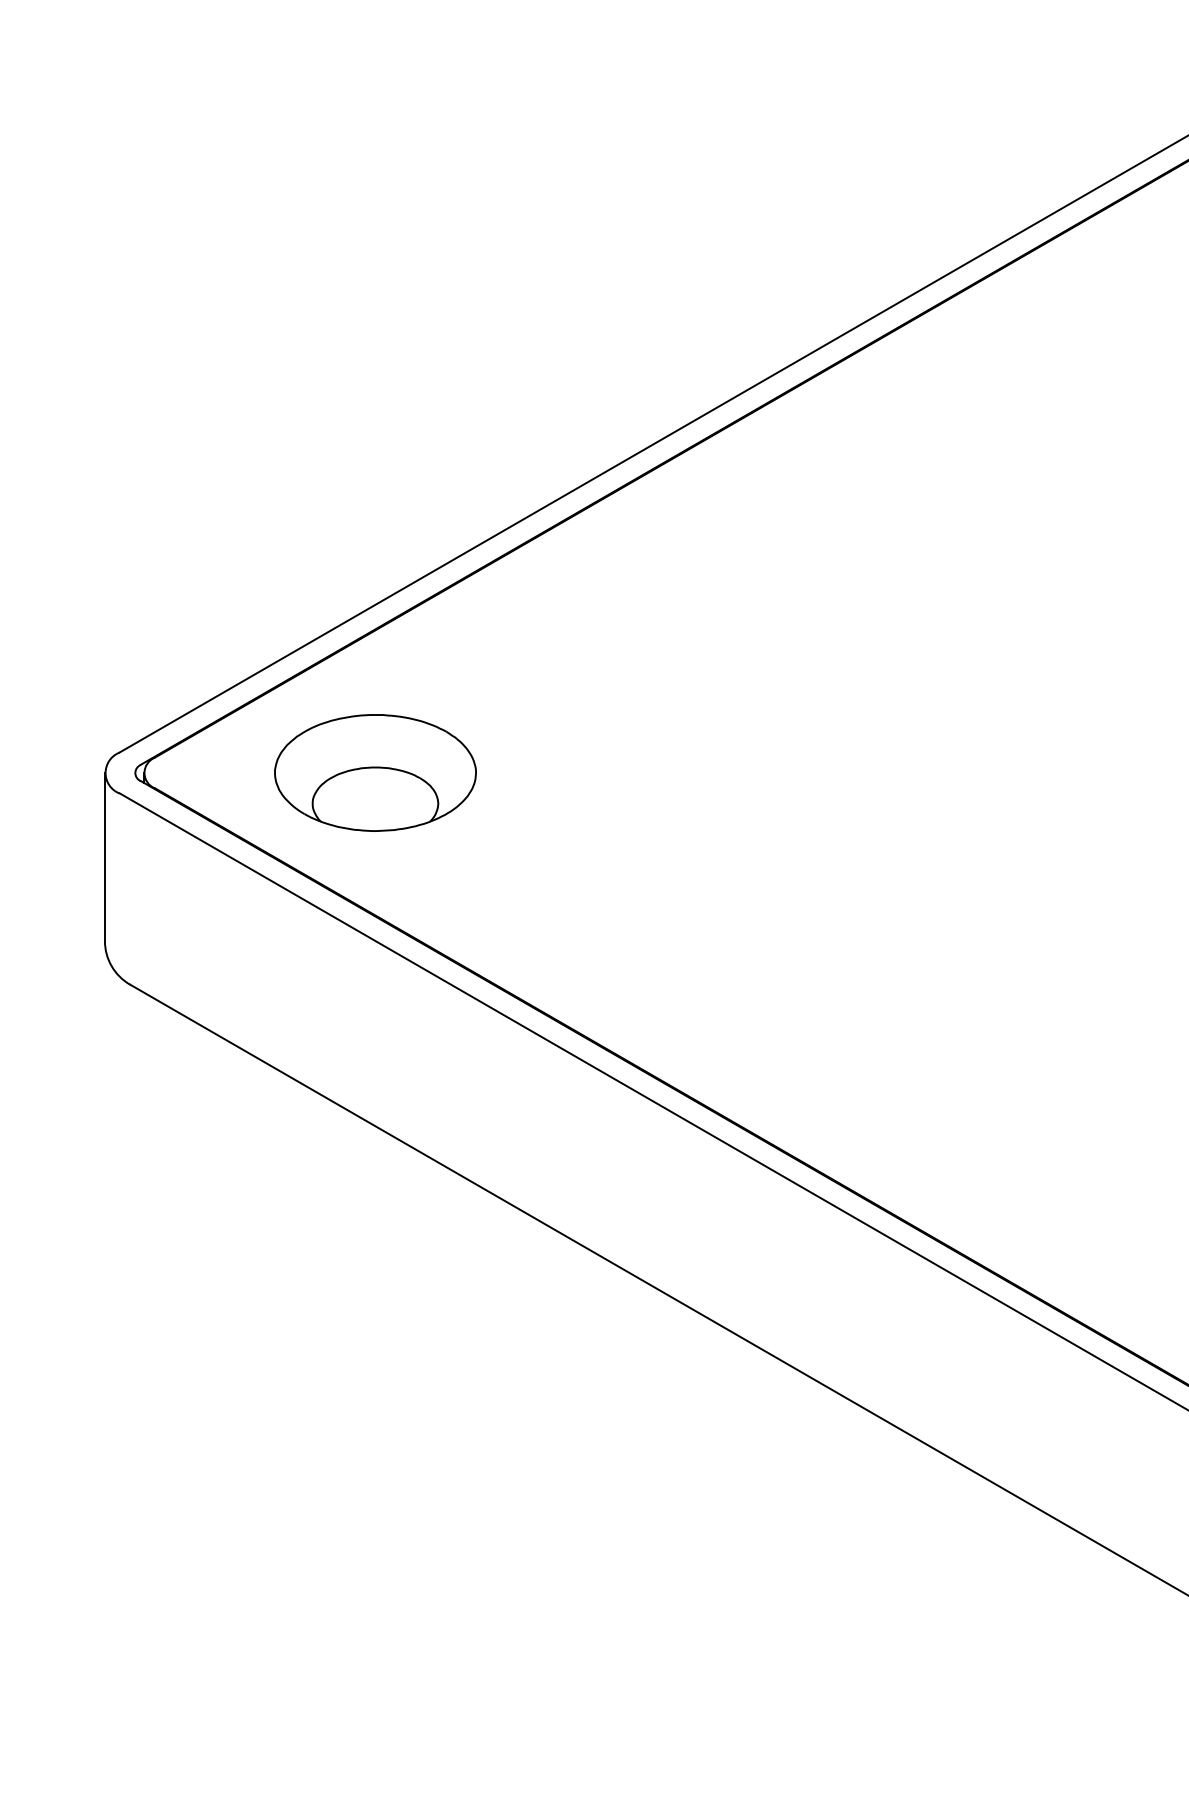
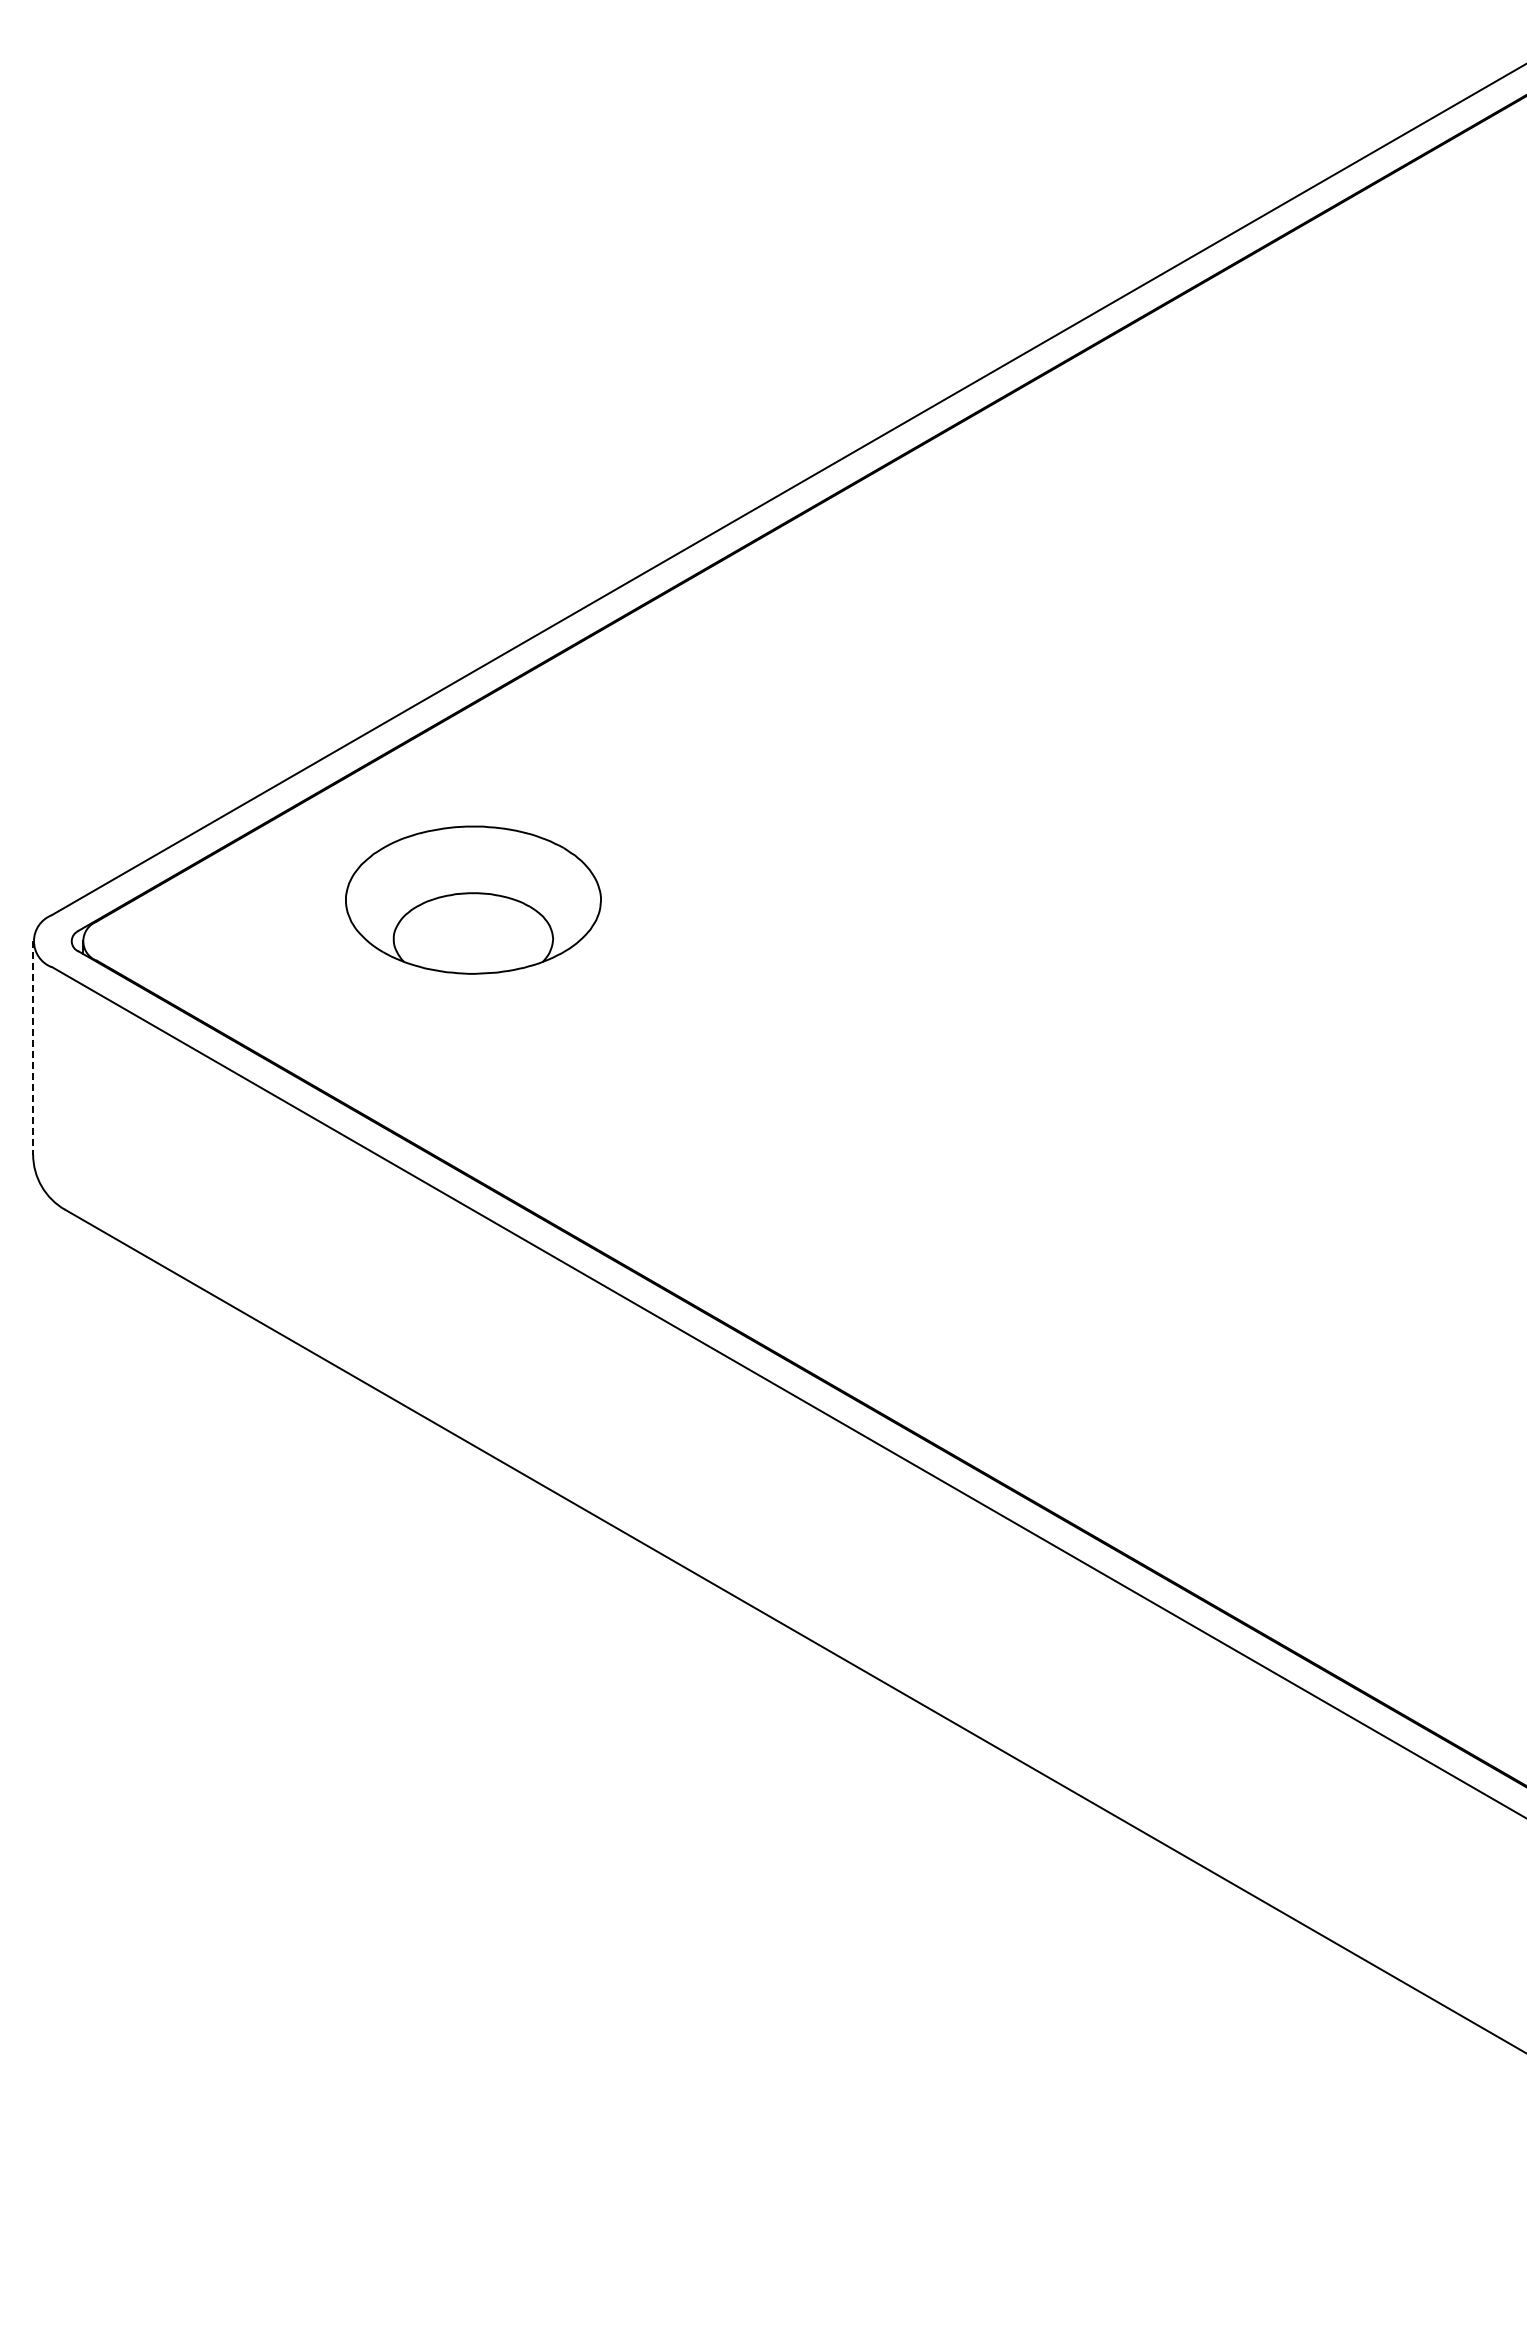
part: (375, 772) -> (473, 899), moved
line: (105, 856) -> (33, 1047), solid -> dashed

